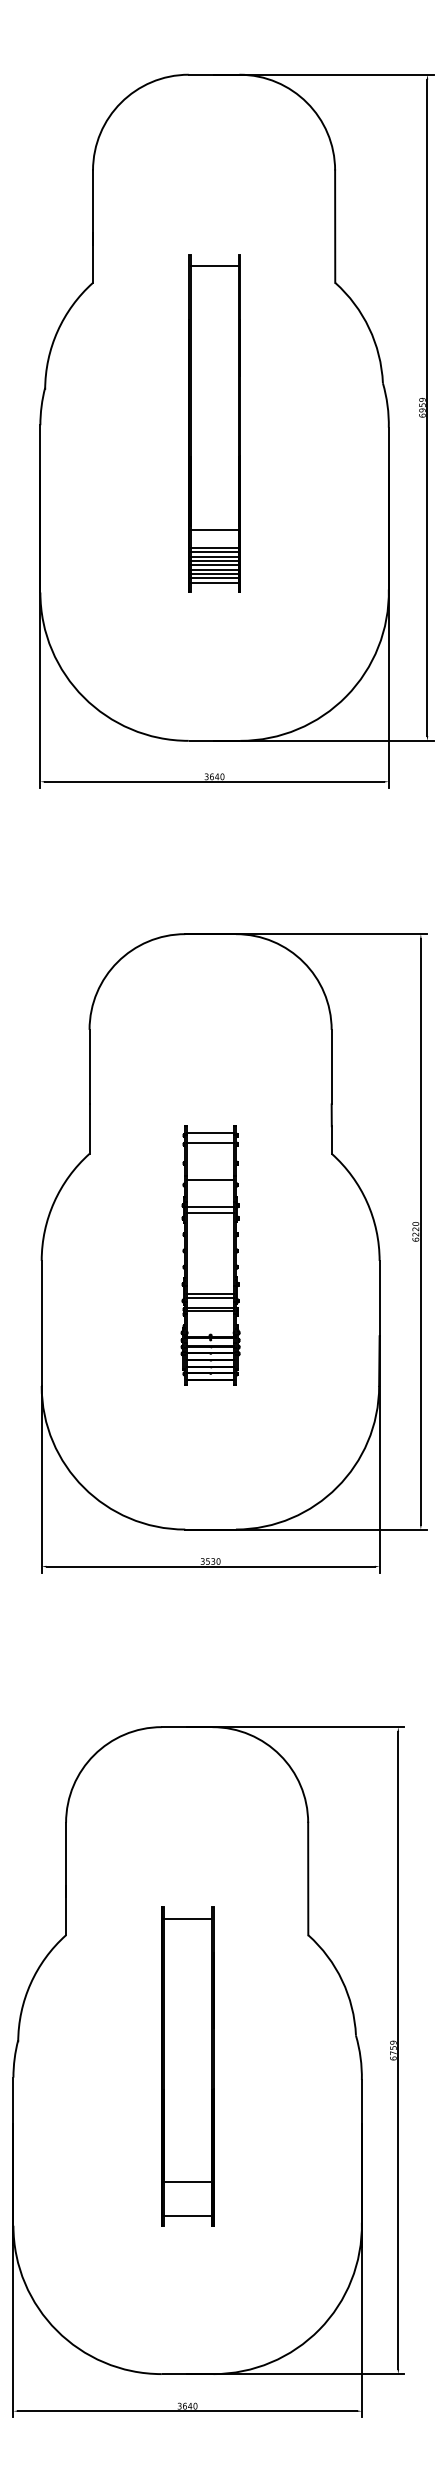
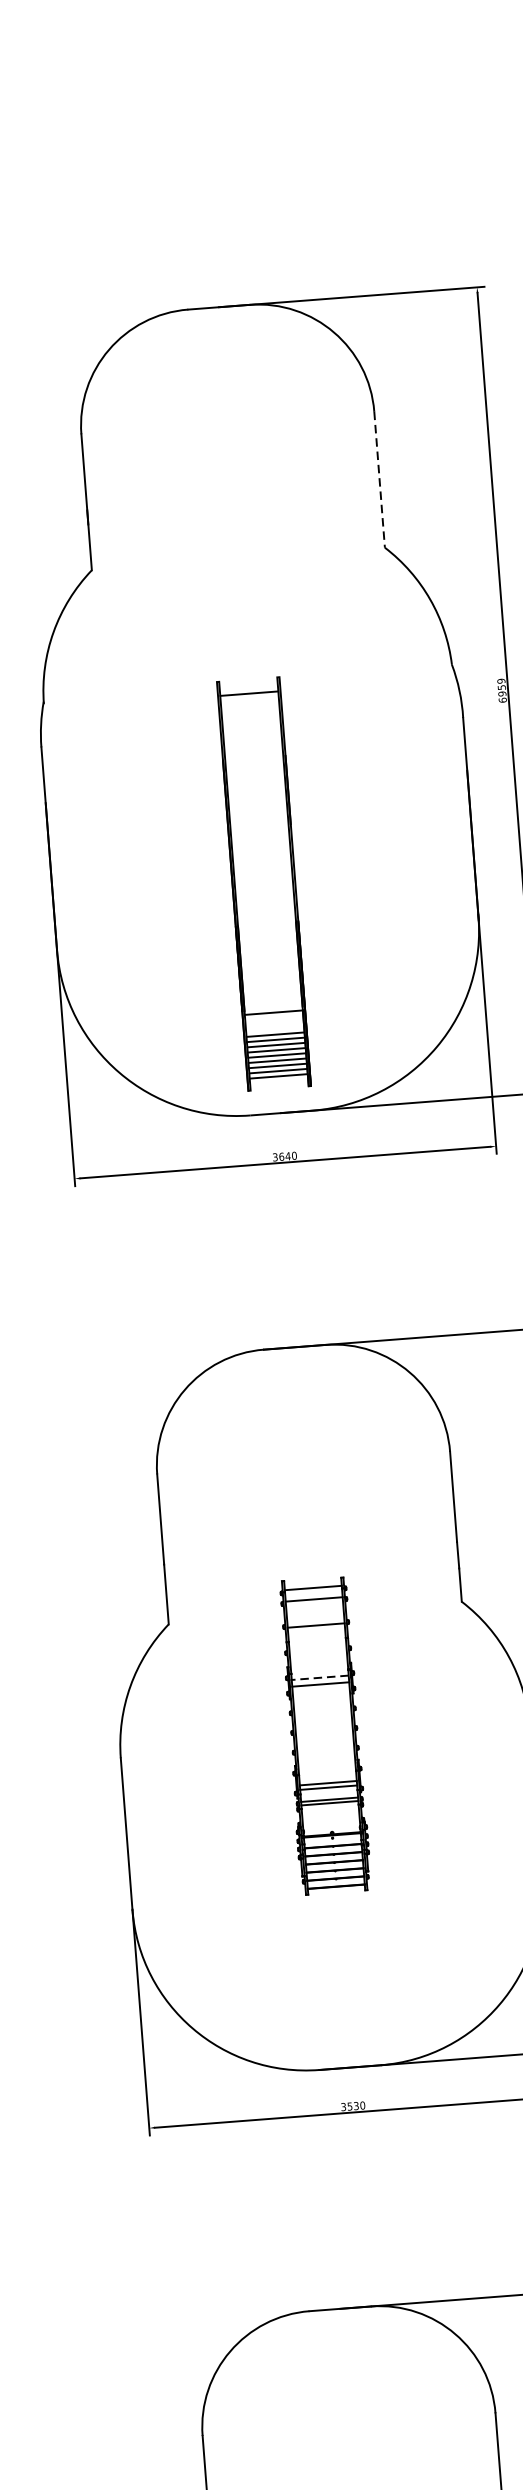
line: (335, 227) -> (380, 480), solid -> dashed
part: (214, 423) -> (263, 883), moved
line: (210, 1180) -> (316, 1625), moved
line: (210, 1207) -> (320, 1678), solid -> dashed

